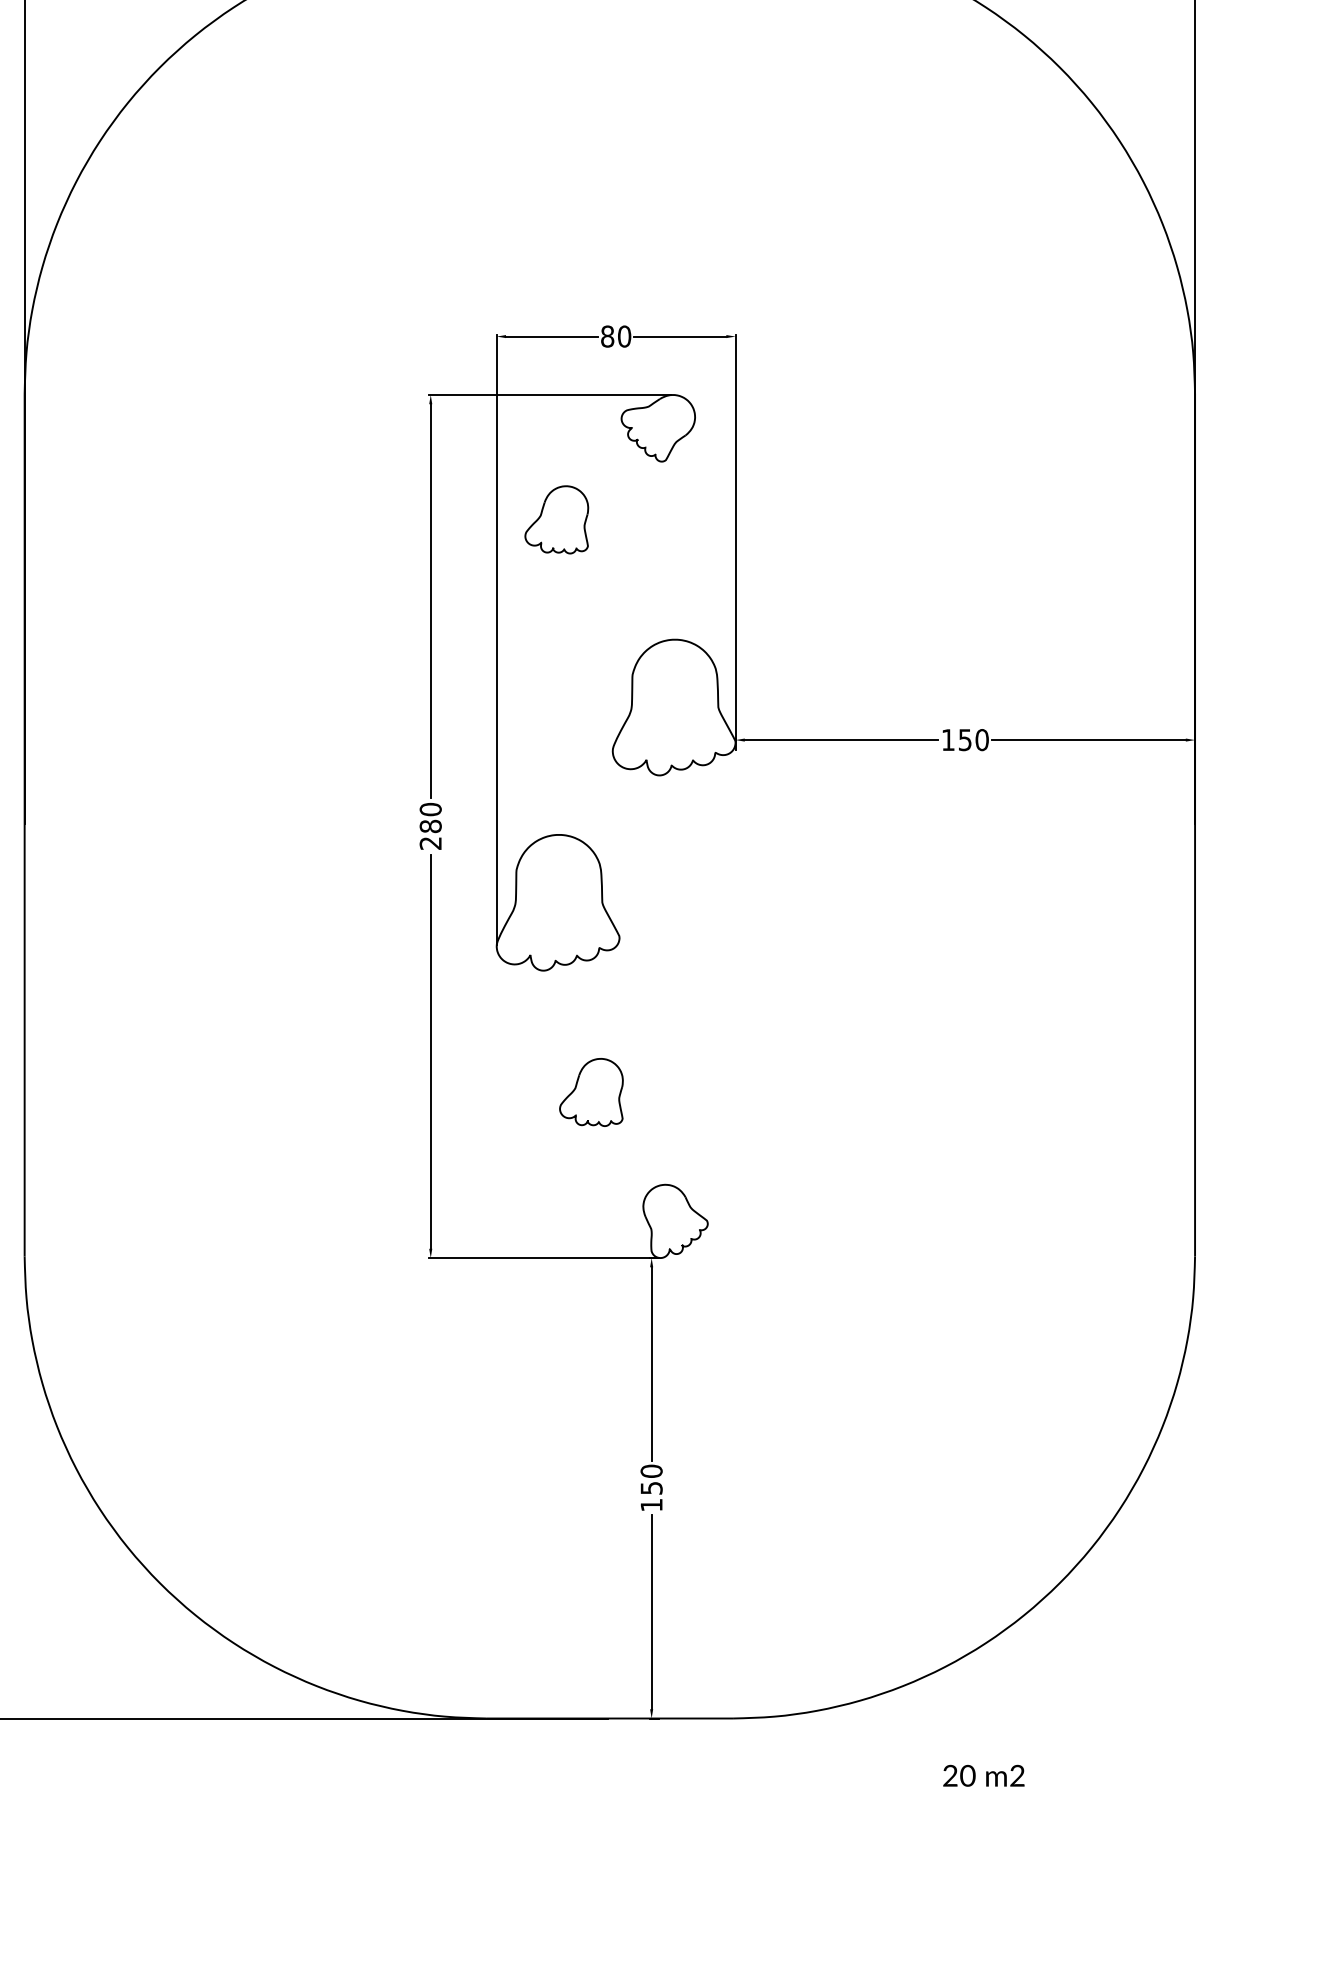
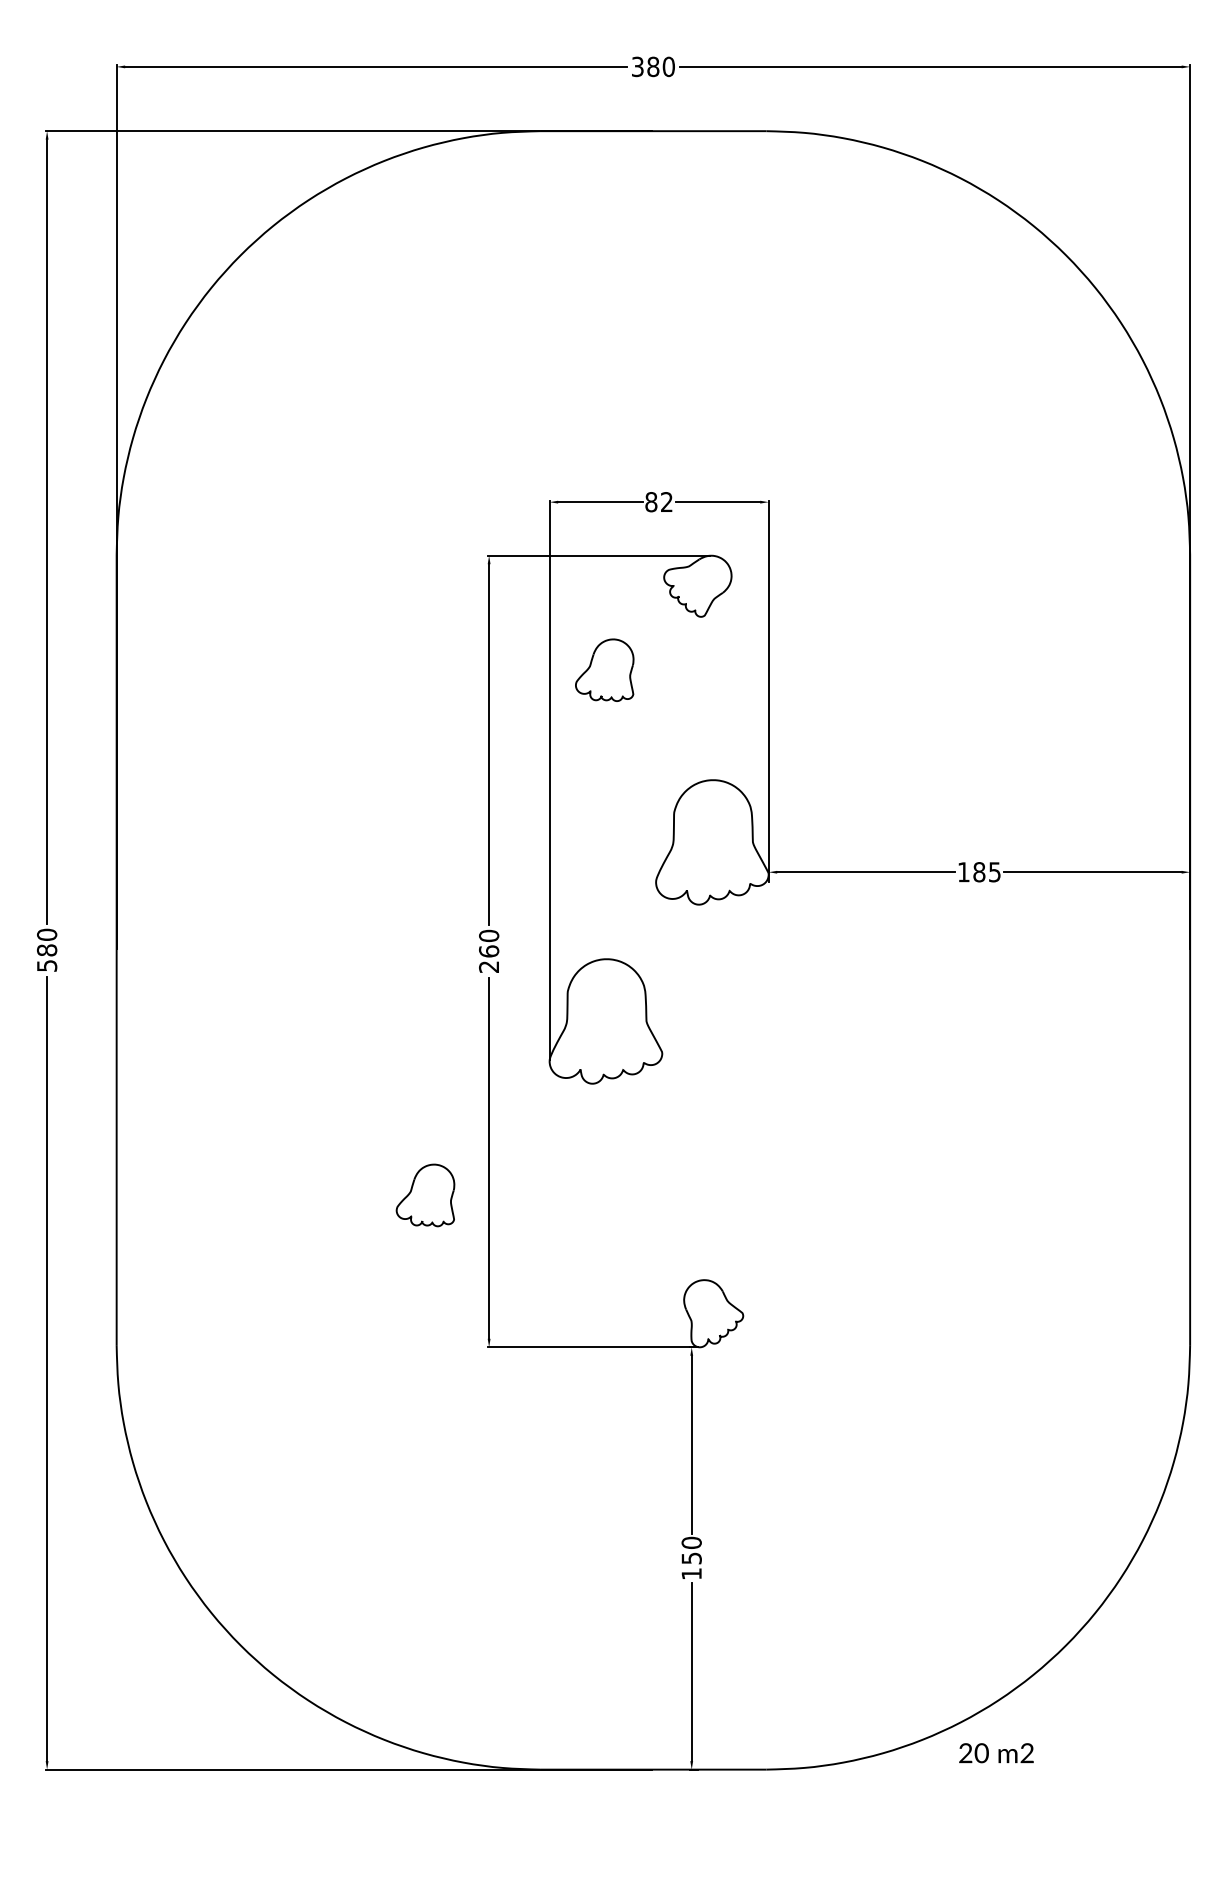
text: (624, 336) -> (666, 502), 80 -> 82
text: (973, 740) -> (986, 872), 150 -> 185
text: (431, 826) -> (489, 951), 280 -> 260
part: (591, 1092) -> (425, 1195), moved
text: (983, 1776) -> (996, 1753), moved

